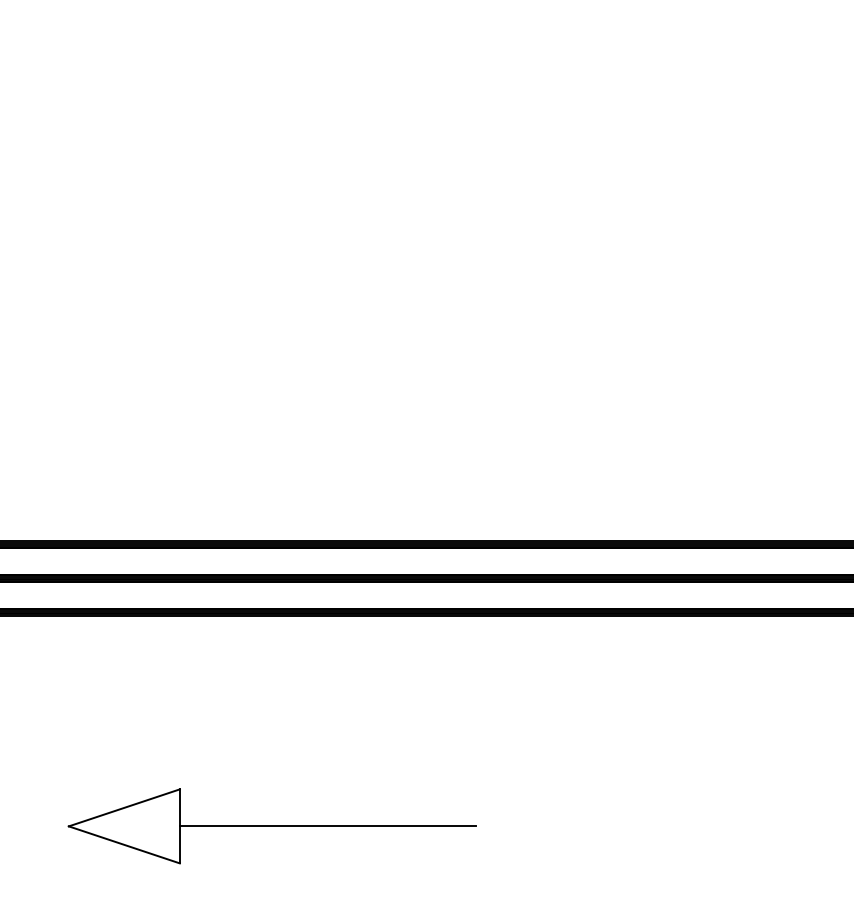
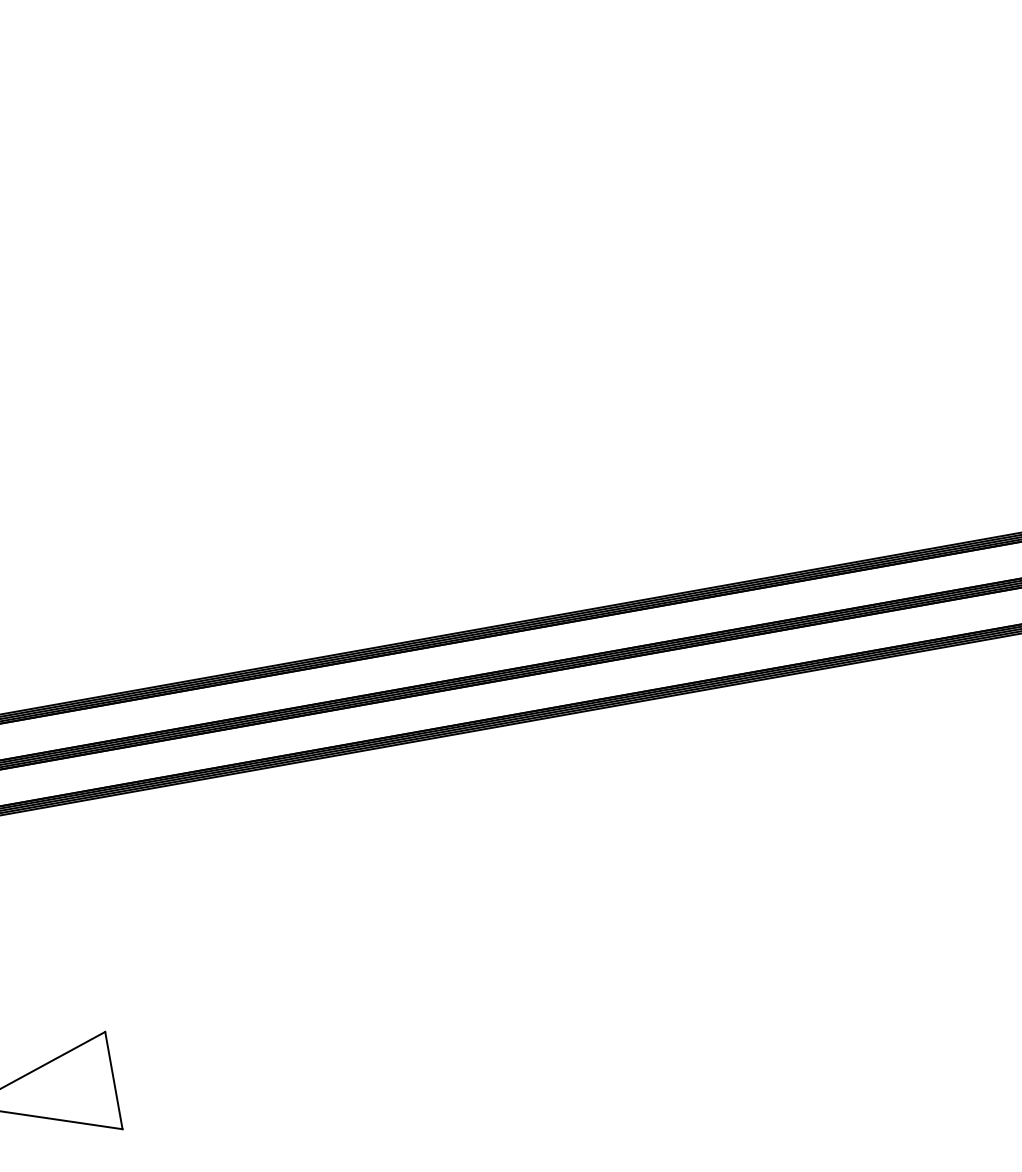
line: (327, 826) -> (307, 1046), removed

